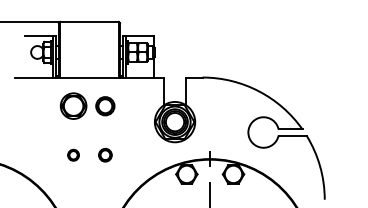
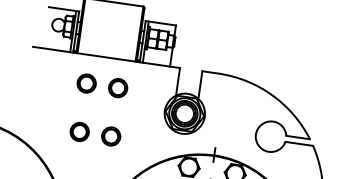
part: (73, 106) -> (86, 83), size x0.71
part: (73, 155) -> (79, 132), size x1.67
part: (105, 155) -> (111, 136), size x1.43

